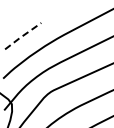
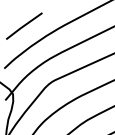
line: (22, 36) -> (23, 26), dashed -> solid

